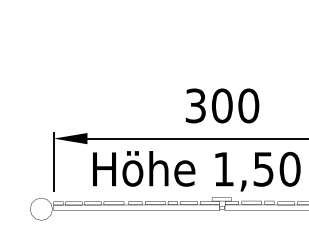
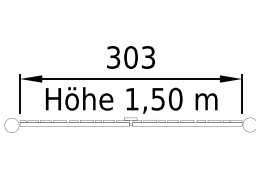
text: (248, 105) -> (148, 57), 300 -> 303

